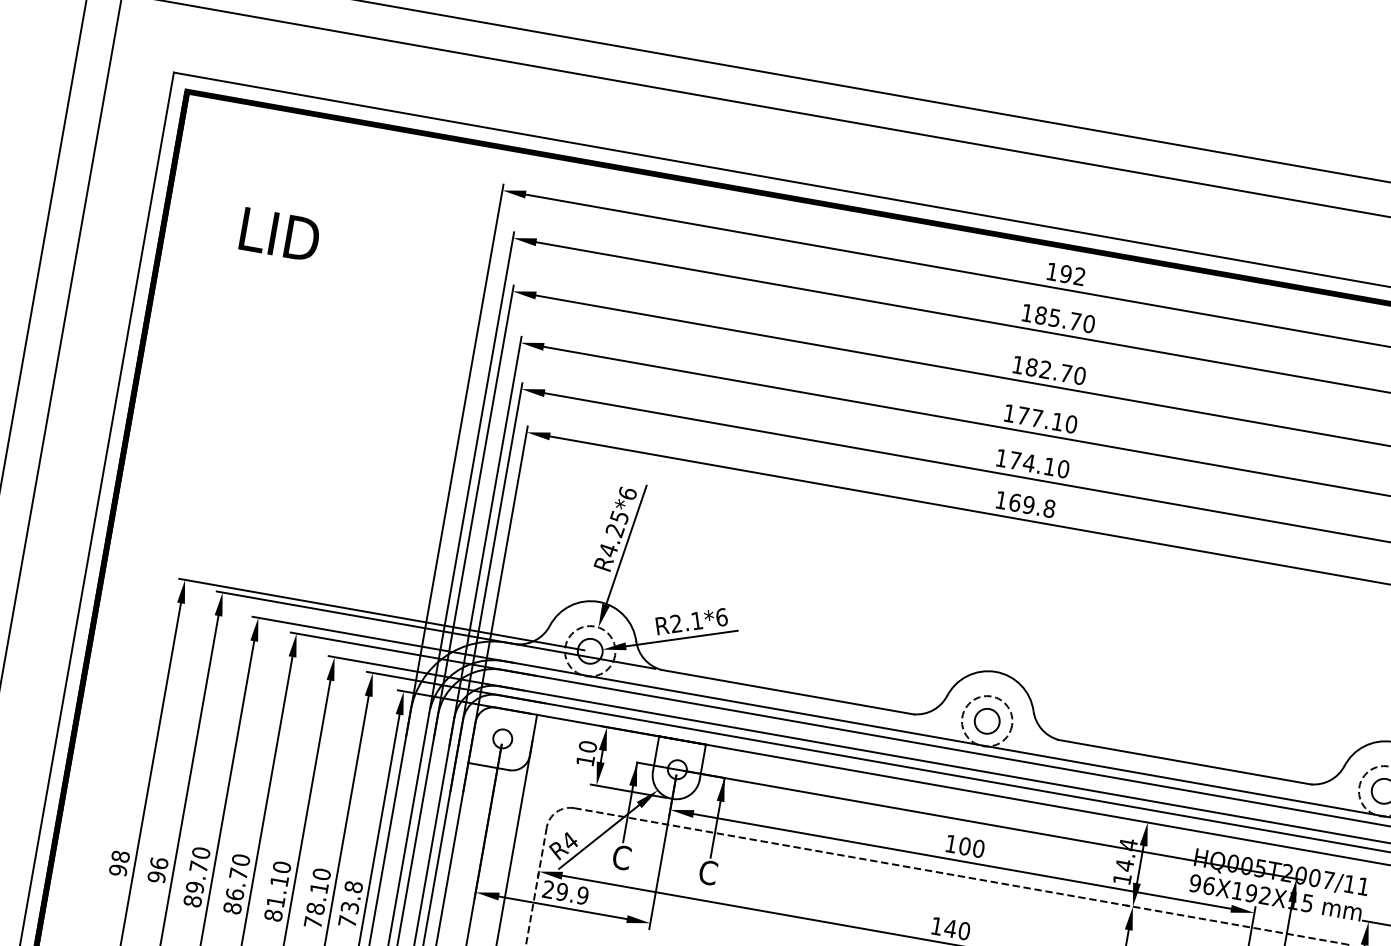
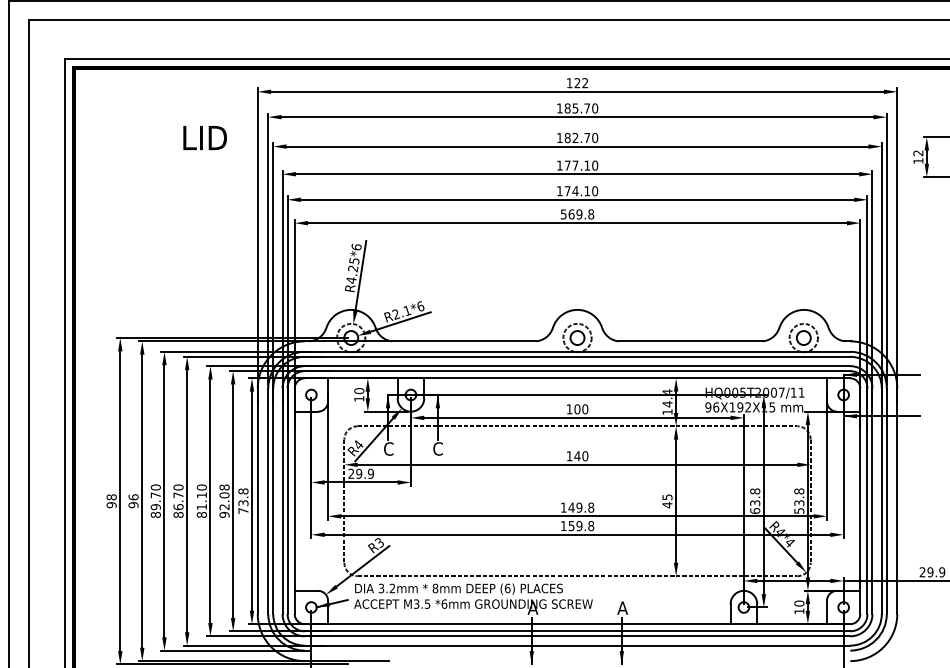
text: (279, 233) -> (204, 137), moved
text: (1065, 274) -> (577, 83), 192 -> 122
text: (1000, 500) -> (563, 214), 169.8 -> 569.8
text: (317, 897) -> (224, 500), 78.10 -> 92.08

